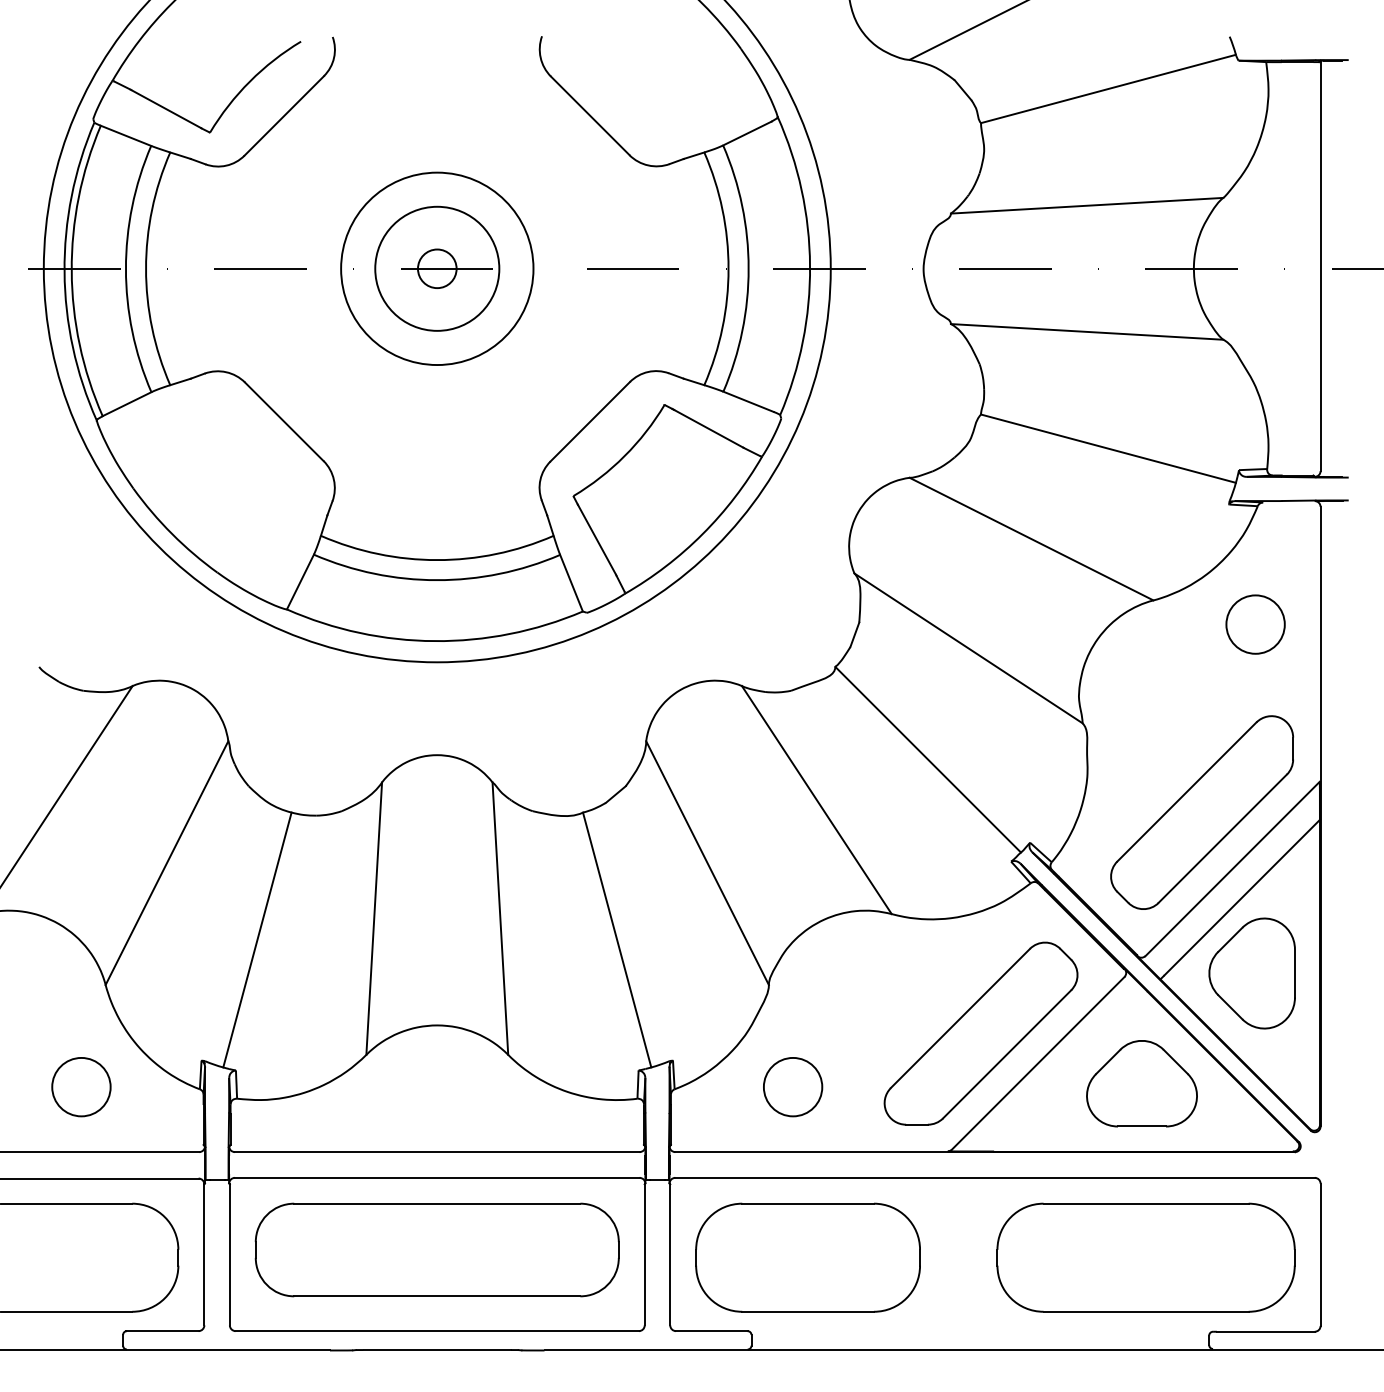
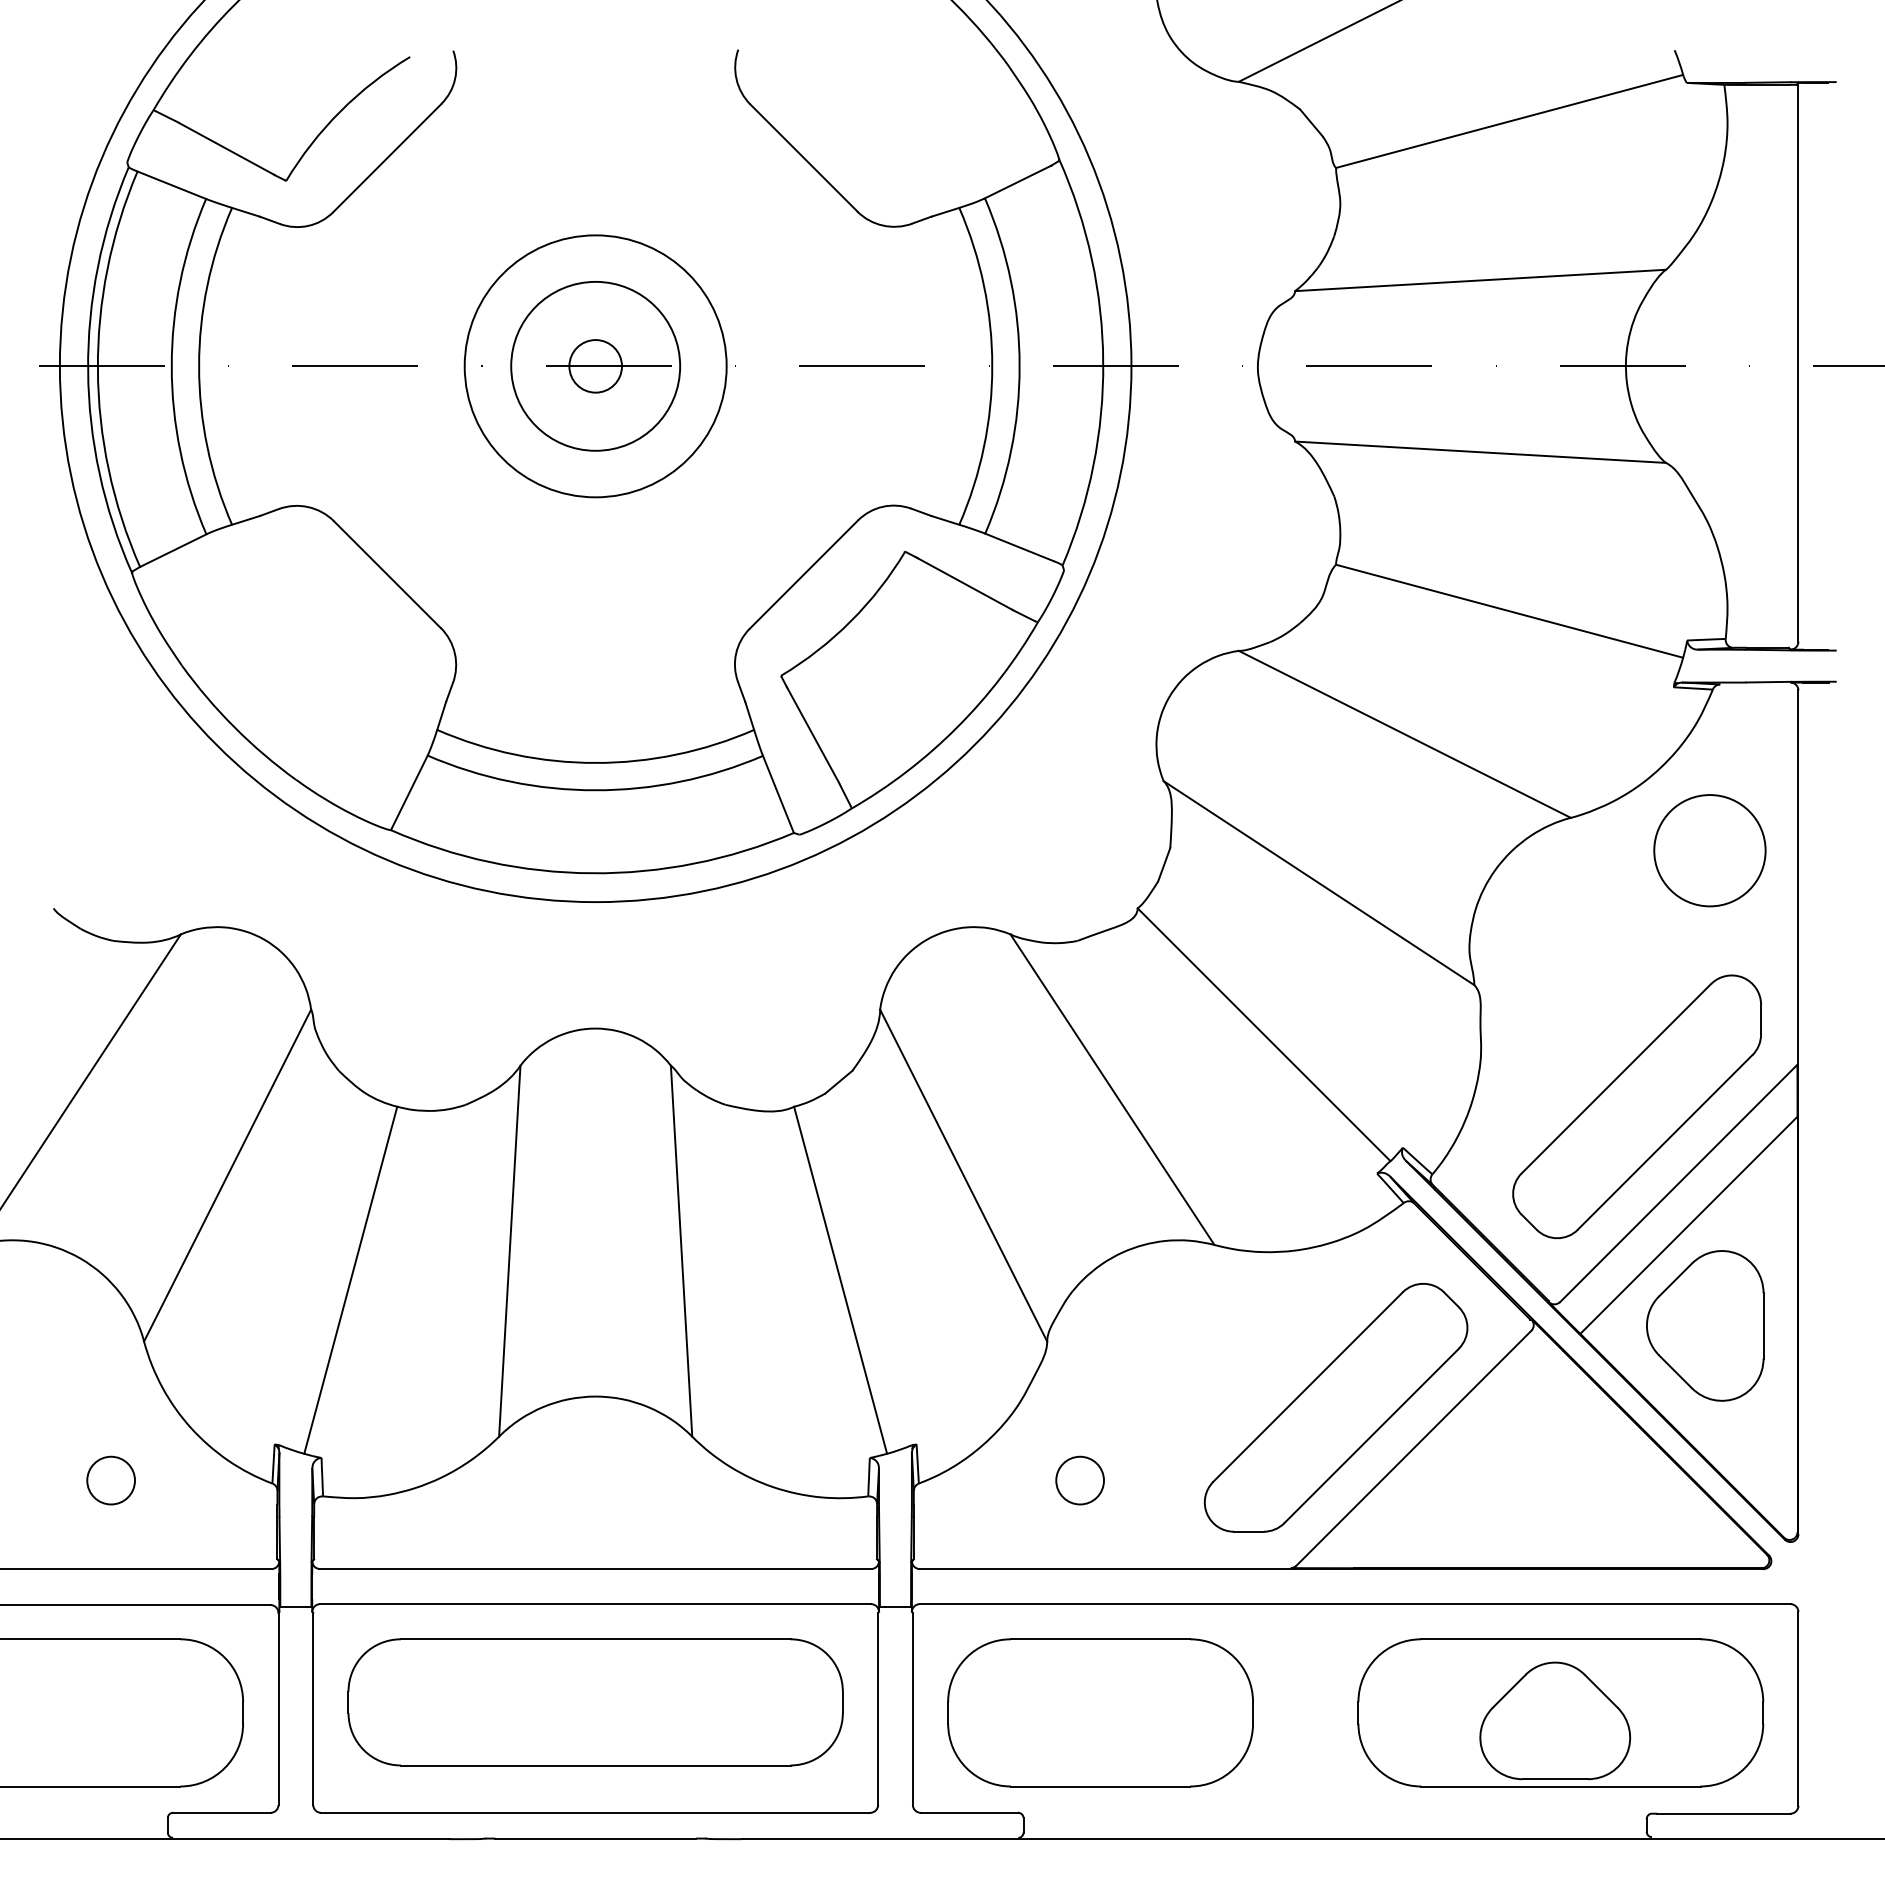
circle: (1255, 624) -> (1709, 850), size x1.4
part: (1142, 1083) -> (1555, 1720), moved
circle: (80, 1087) -> (110, 1480), size x0.6
circle: (792, 1087) -> (1079, 1480), size x0.6

